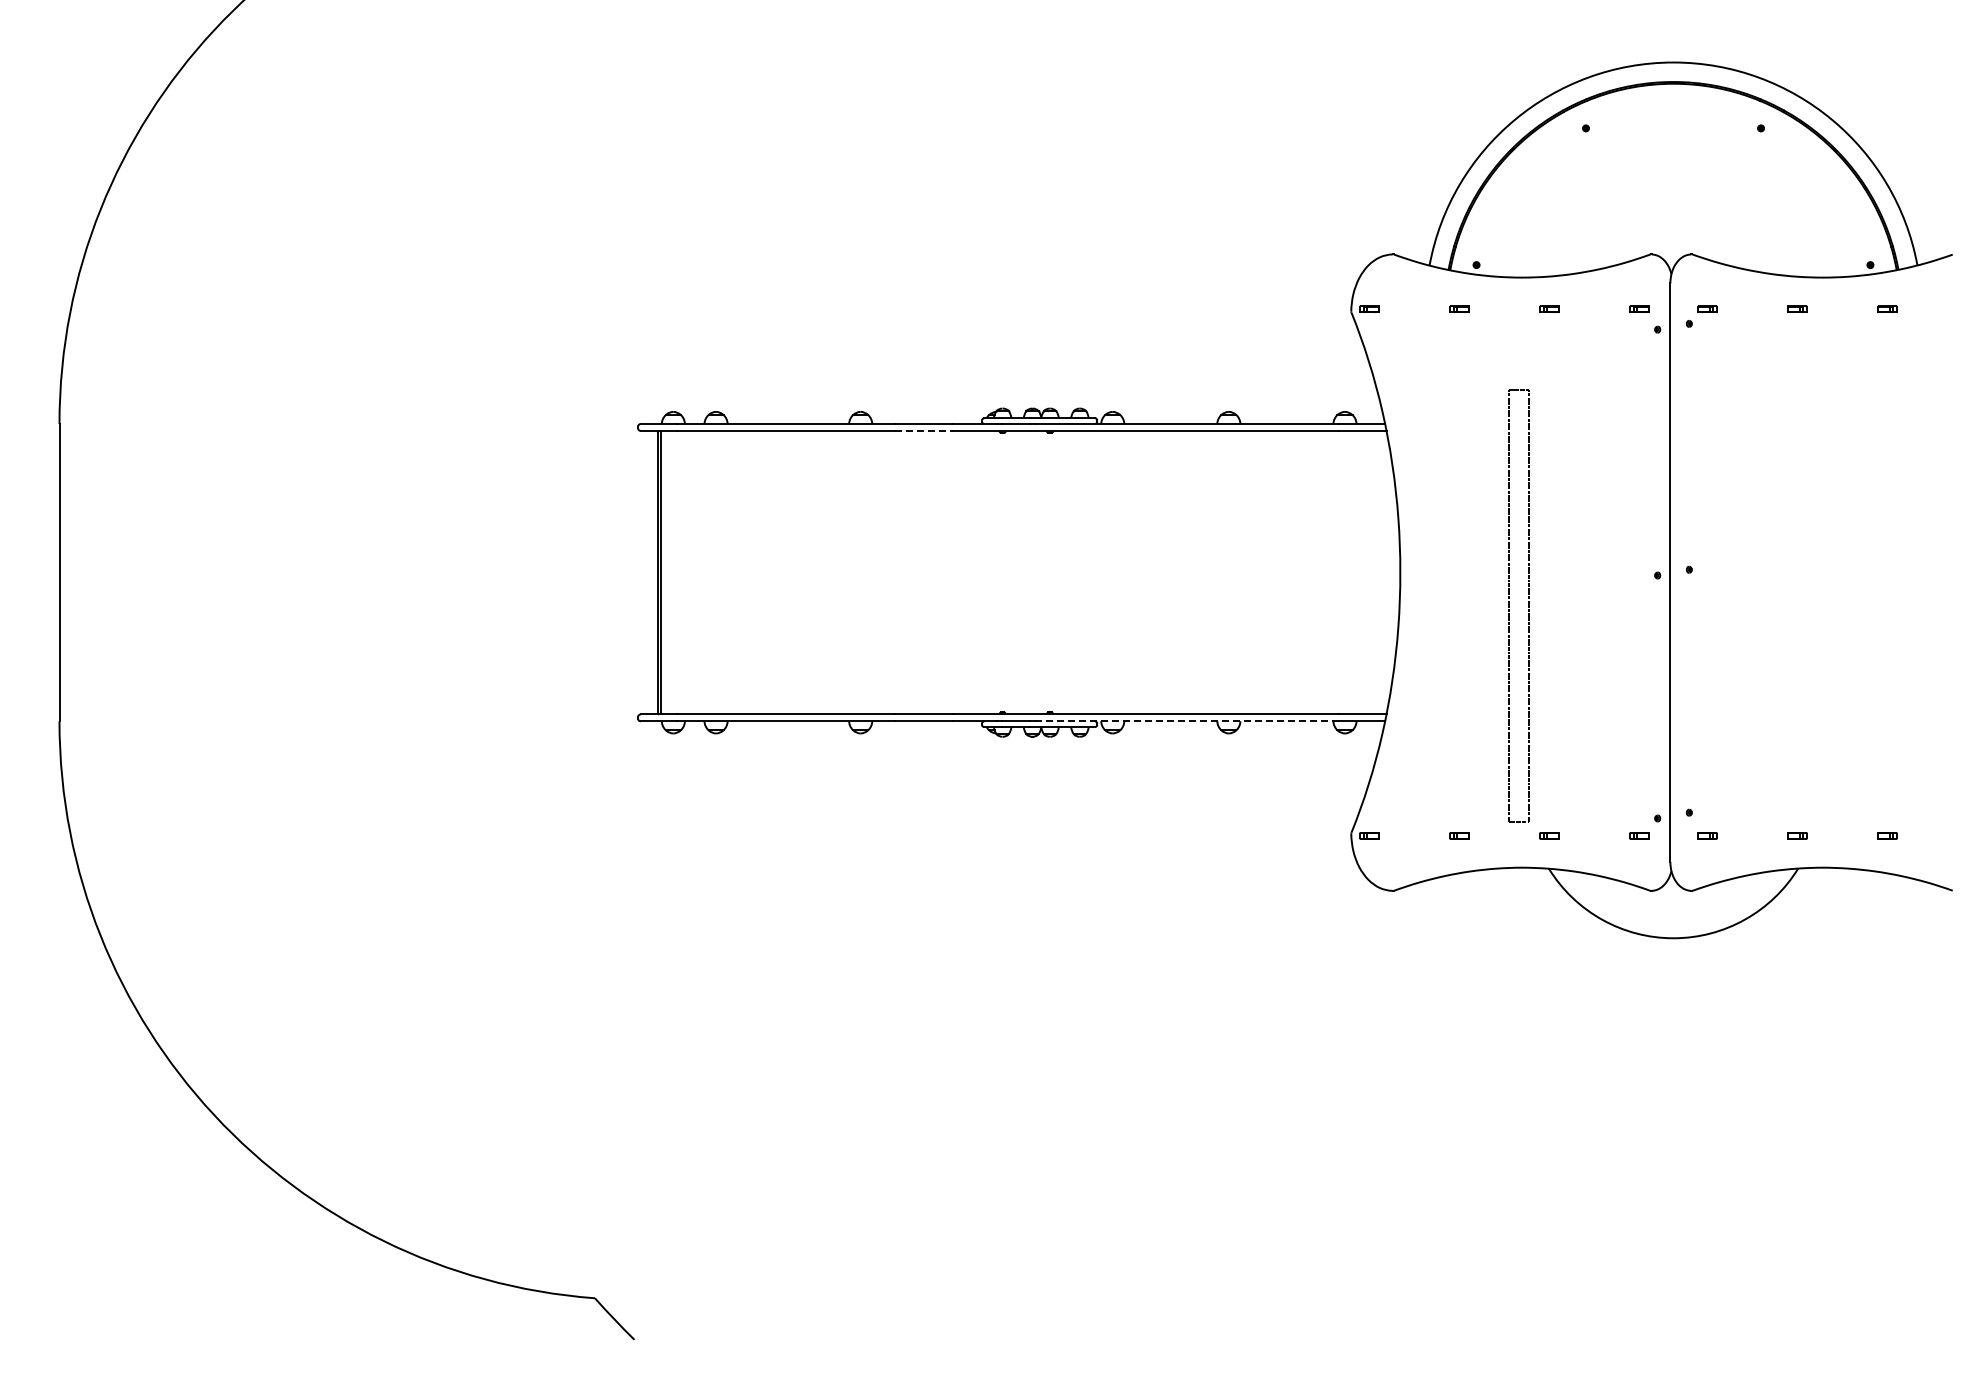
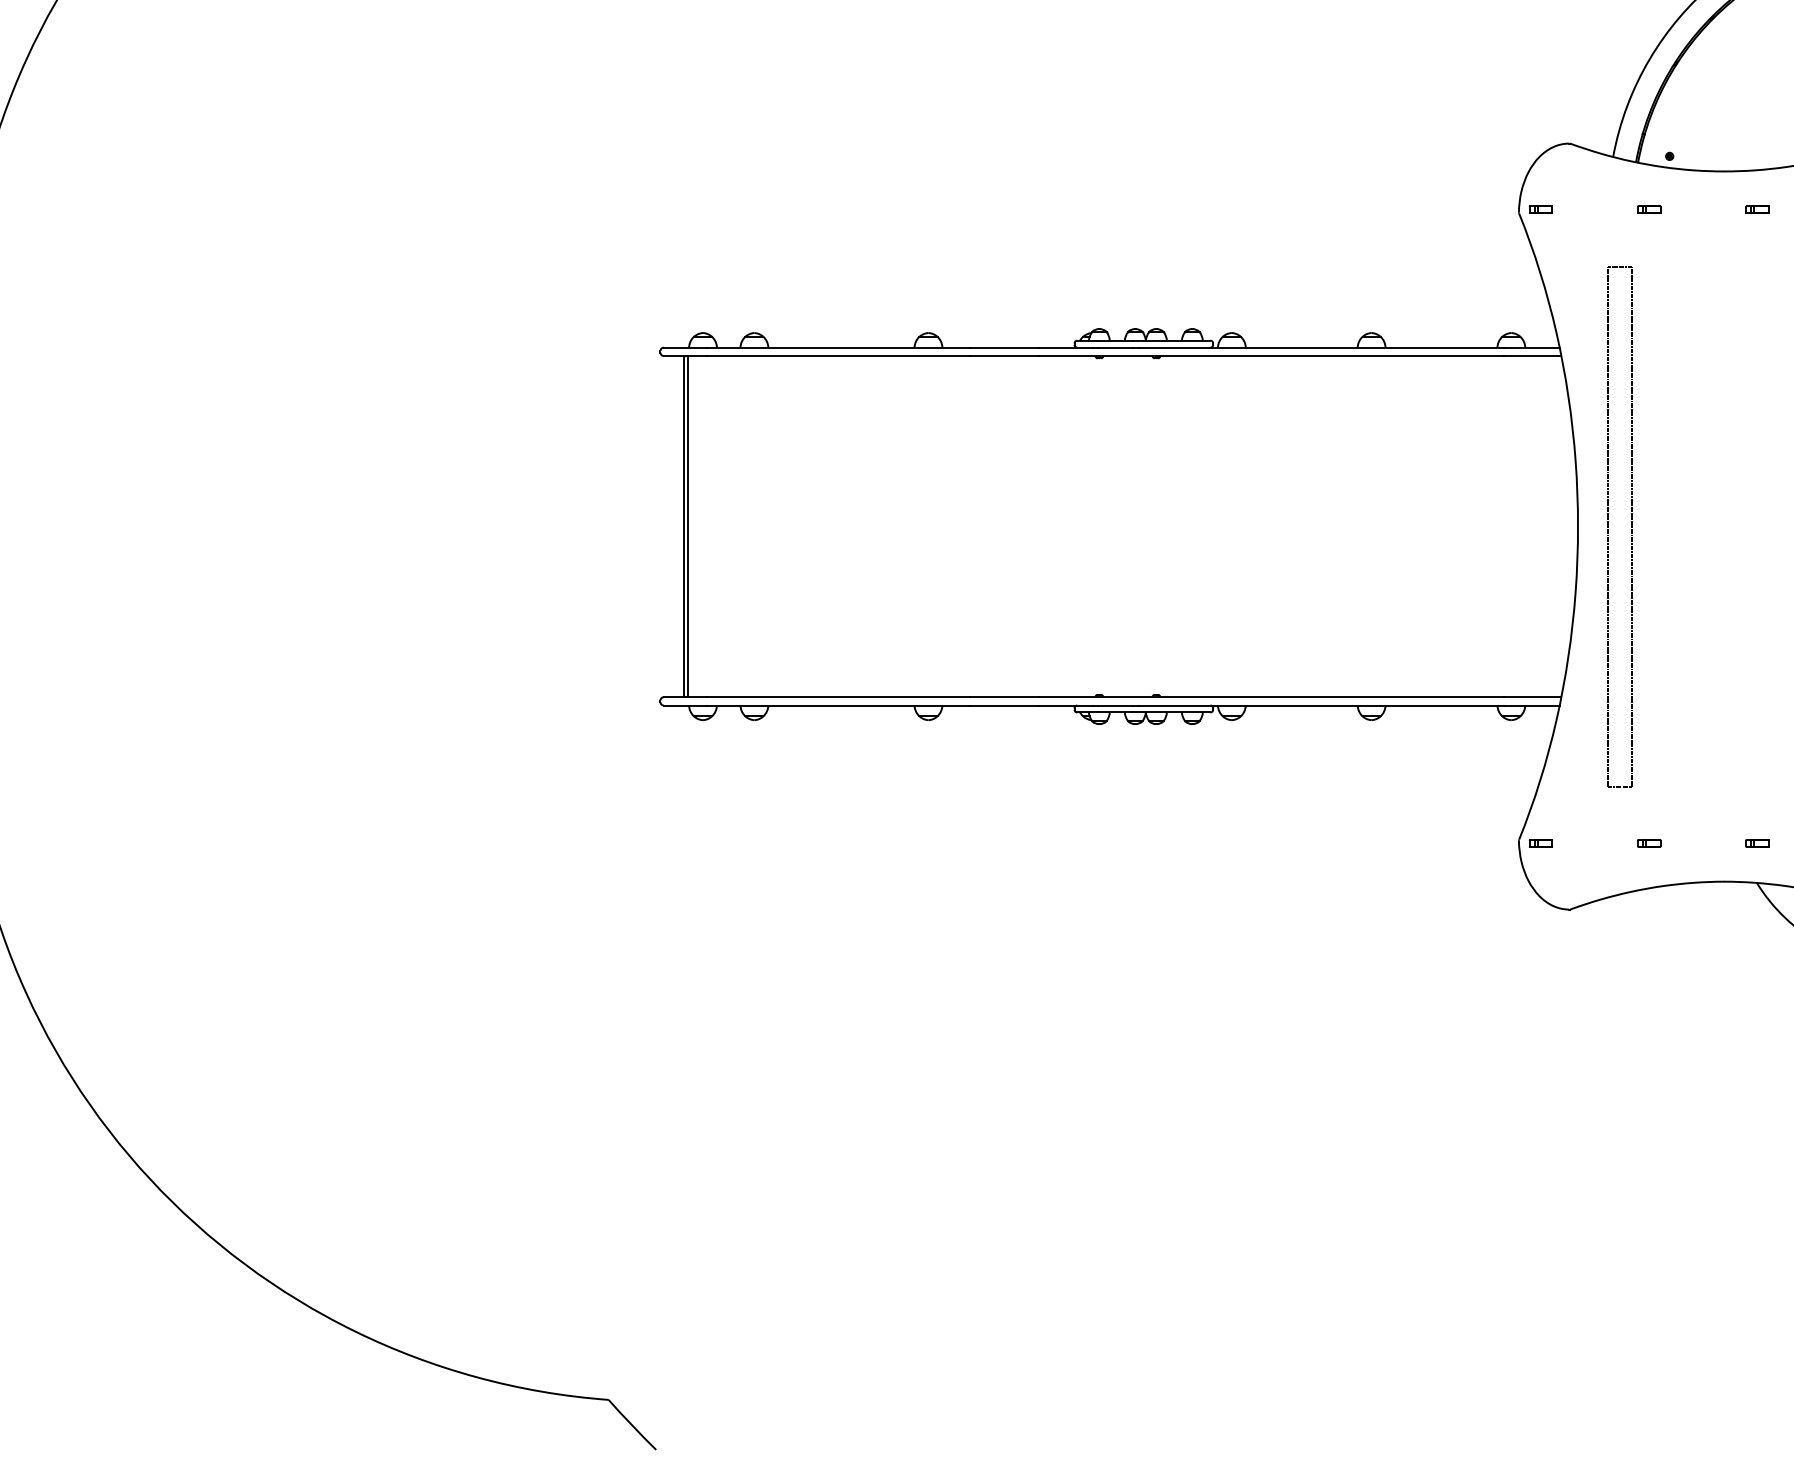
line: (924, 430) -> (1005, 355), dashed -> solid
part: (1509, 605) -> (1608, 526), moved
line: (1187, 721) -> (1321, 705), dashed -> solid

